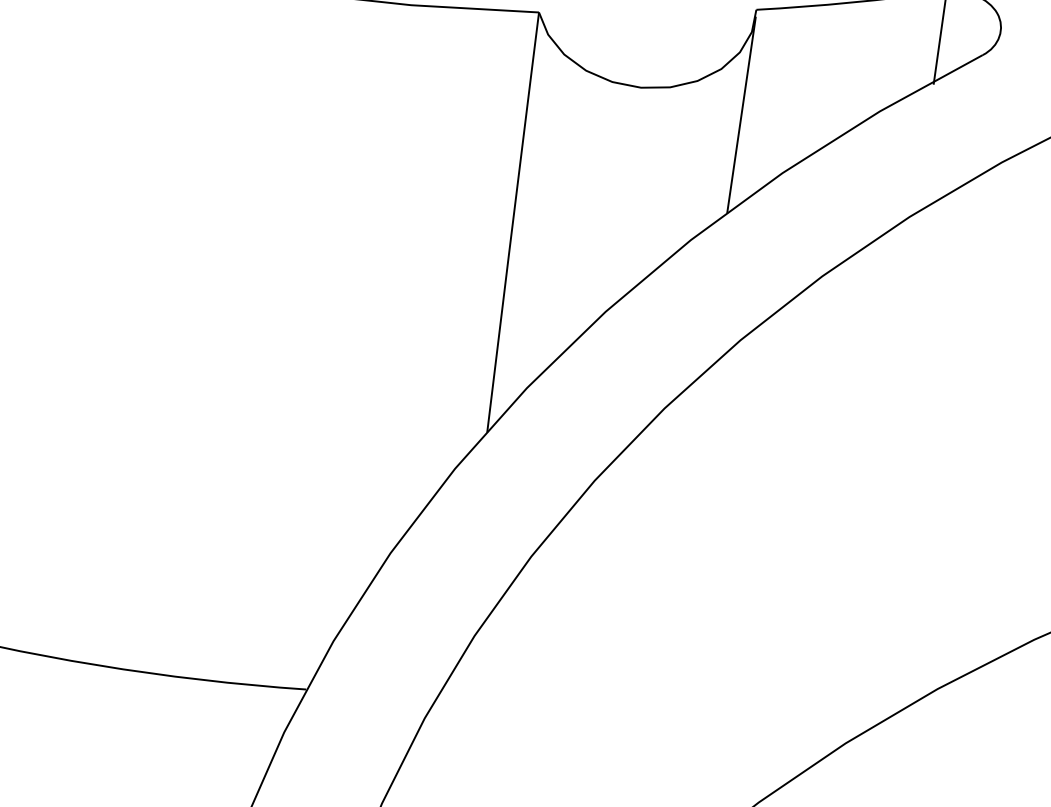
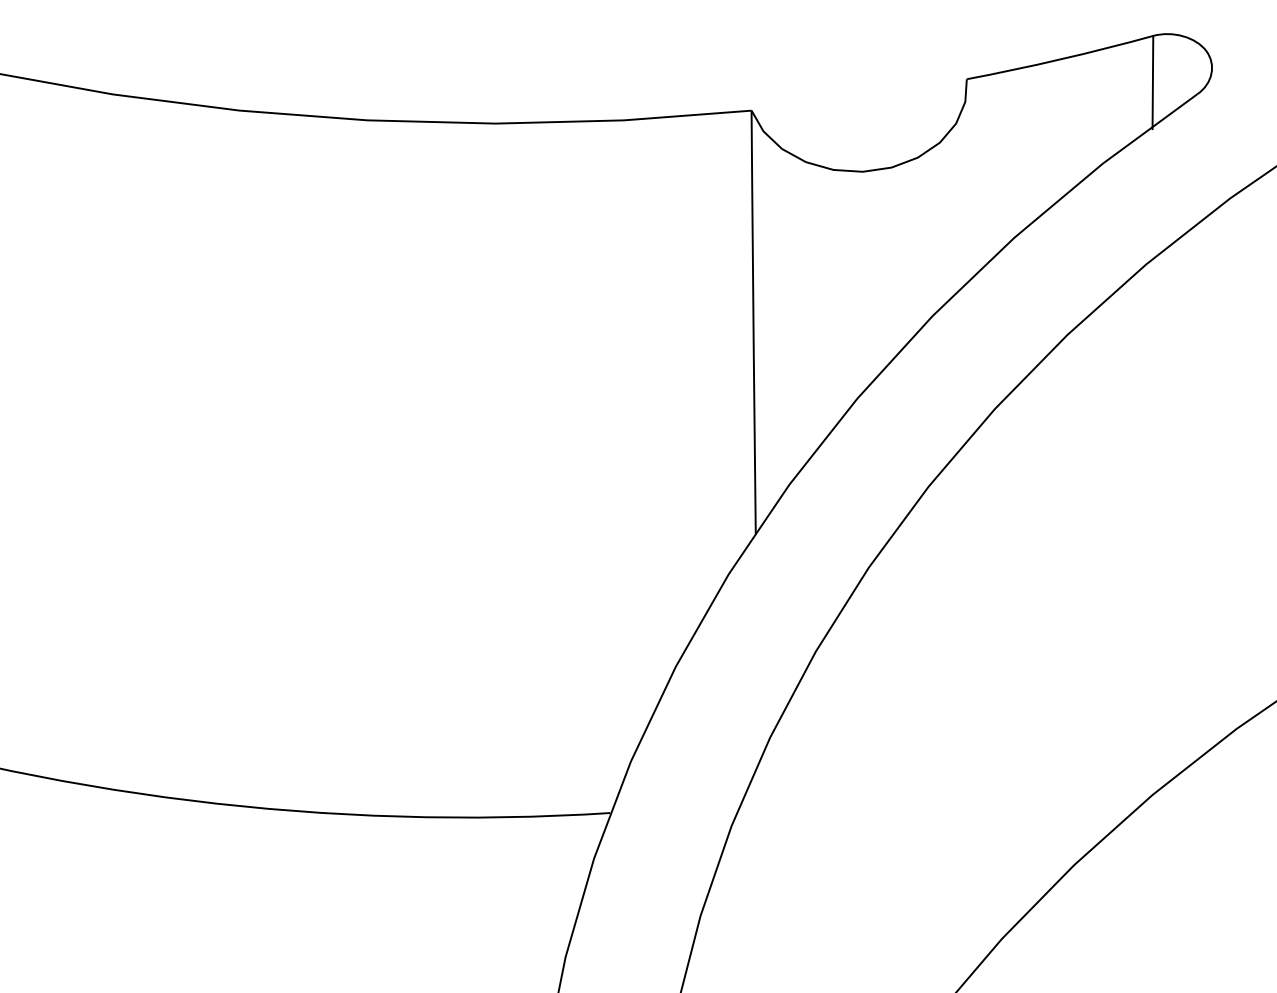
line: (741, 114) -> (965, 185), removed

